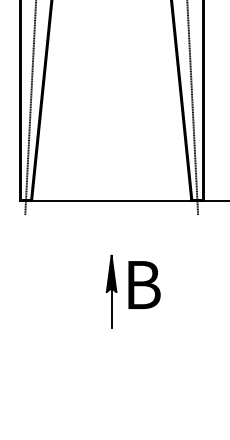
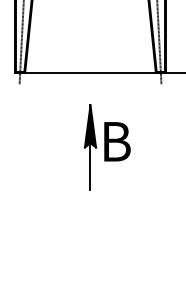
part: (111, 291) -> (90, 147), size x1.43

